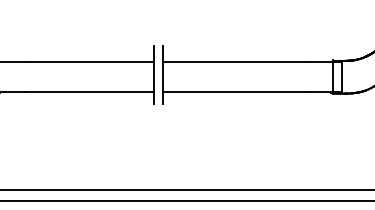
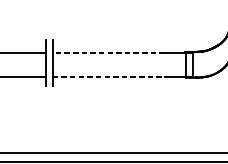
line: (233, 62) -> (108, 53), solid -> dashed
line: (234, 92) -> (109, 76), solid -> dashed

